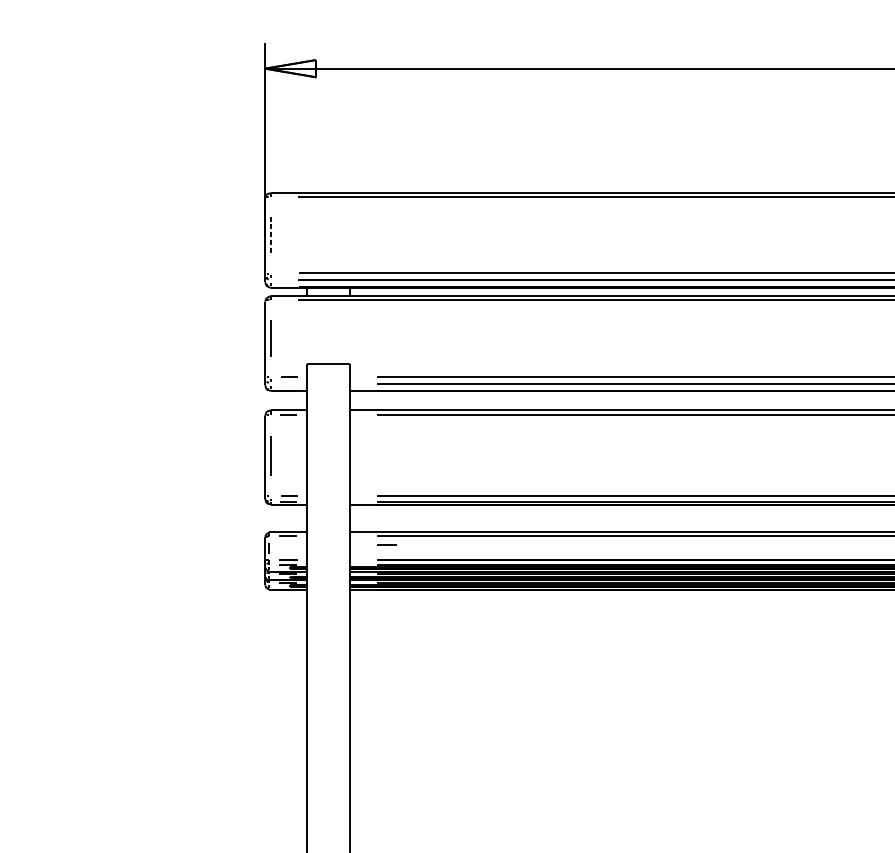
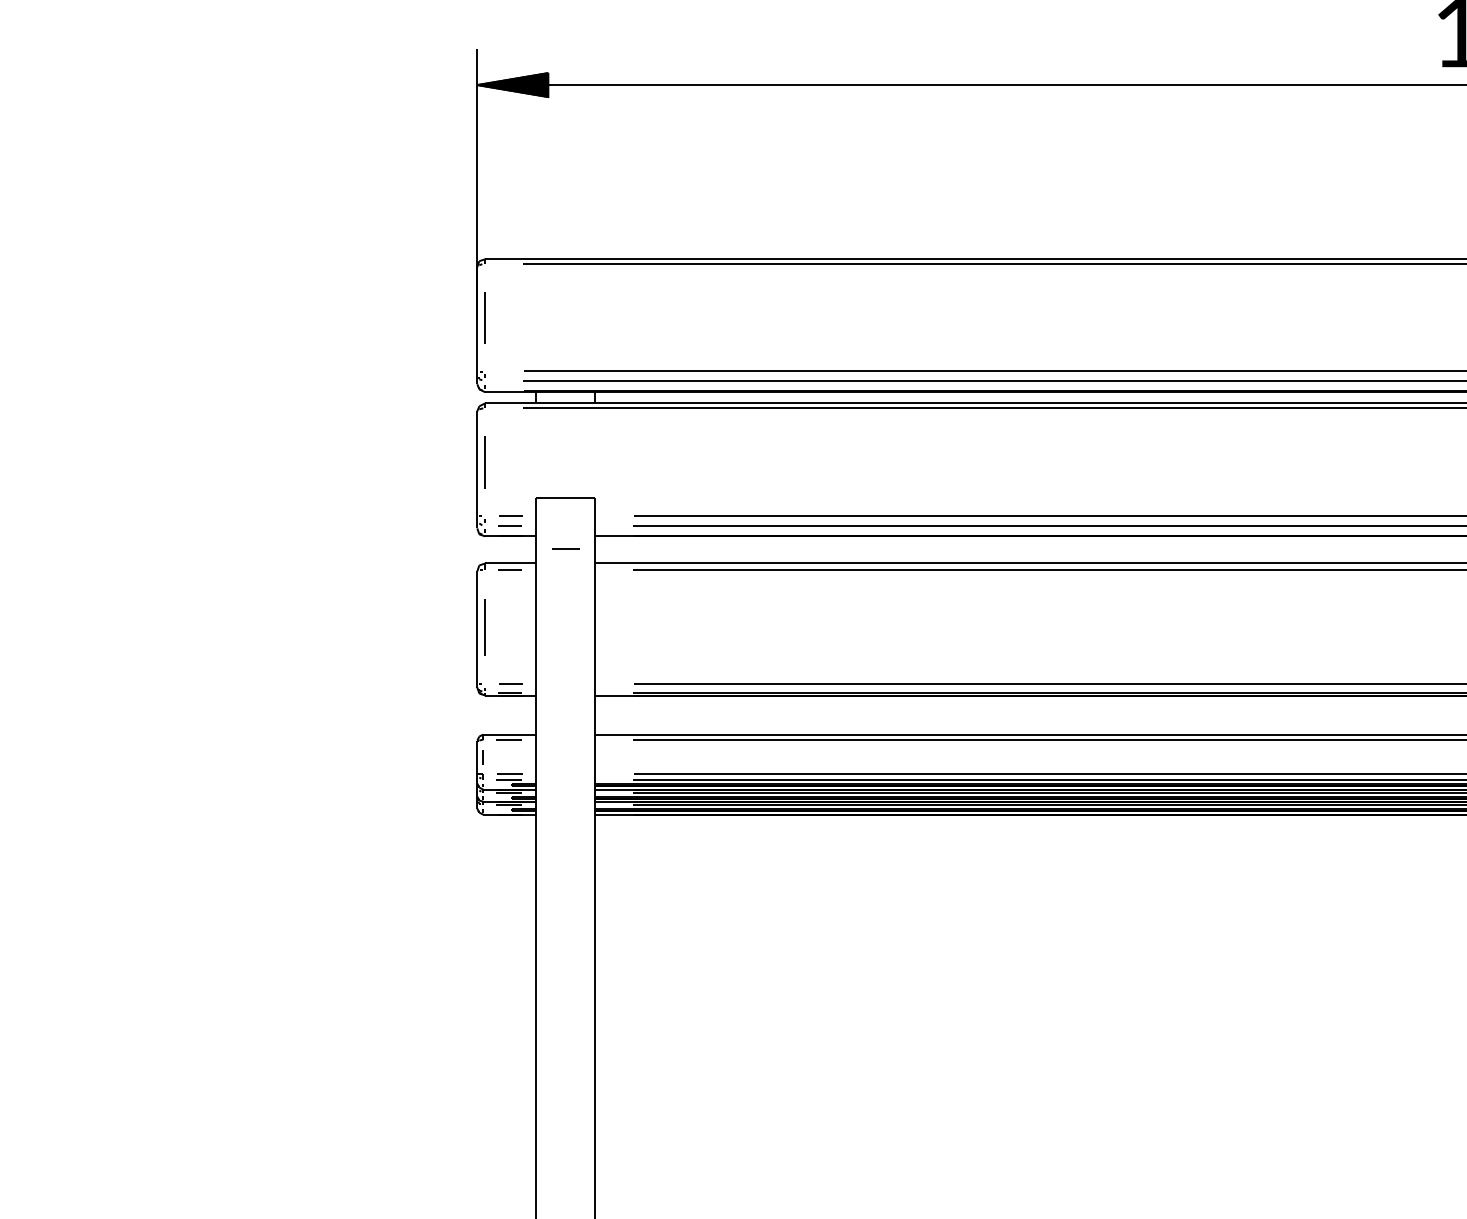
fill: (290, 68) -> (512, 85), added
line: (271, 235) -> (485, 318), dashed -> solid
line: (288, 383) -> (509, 525), added
line: (385, 544) -> (565, 548), moved

